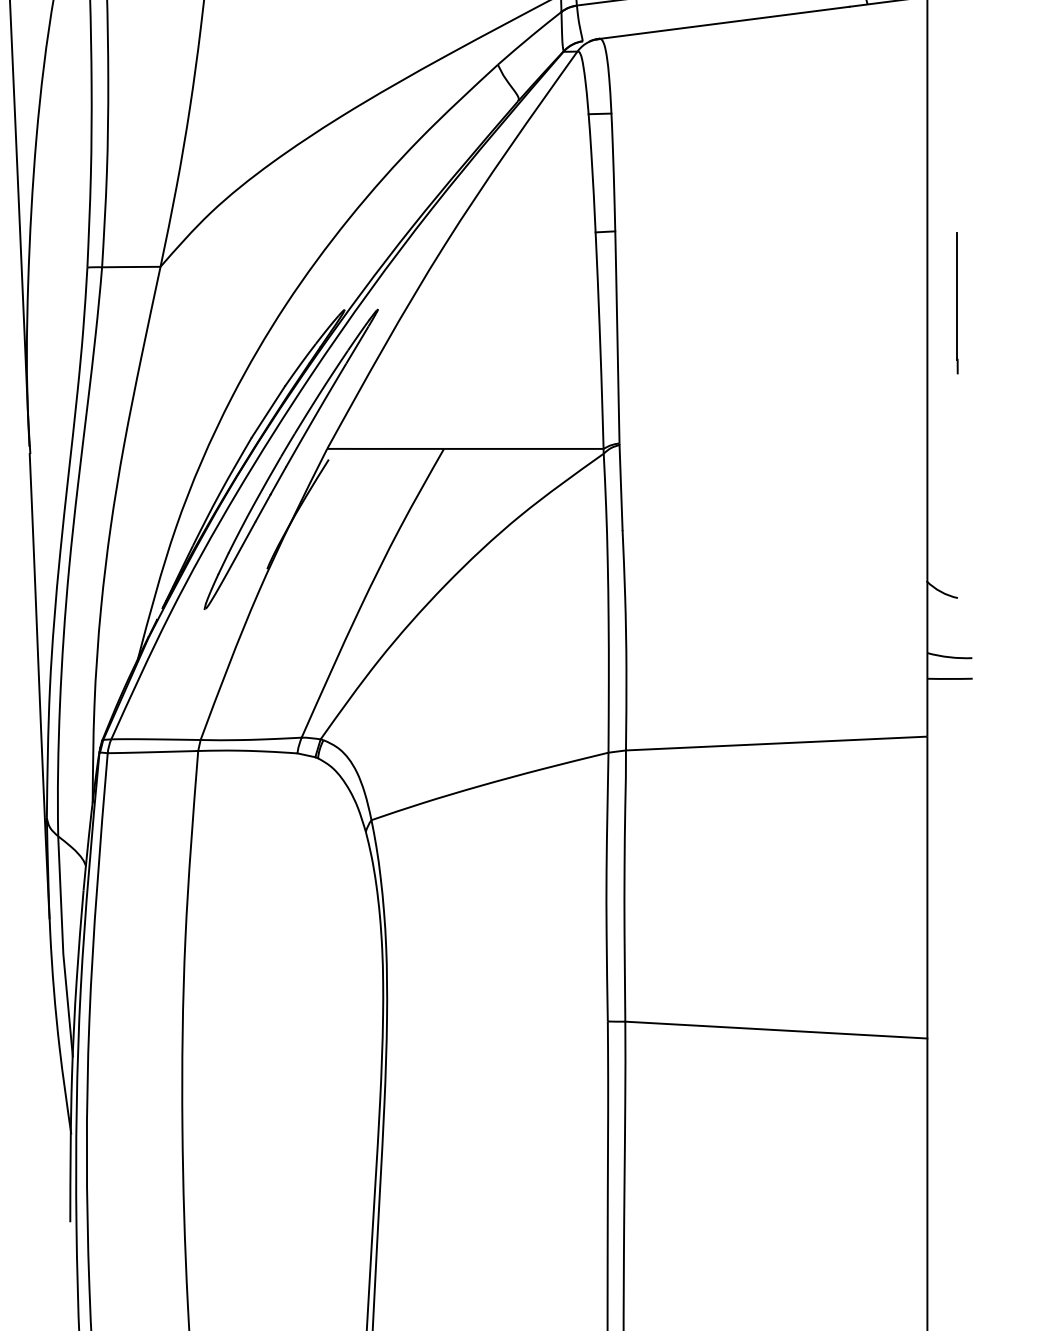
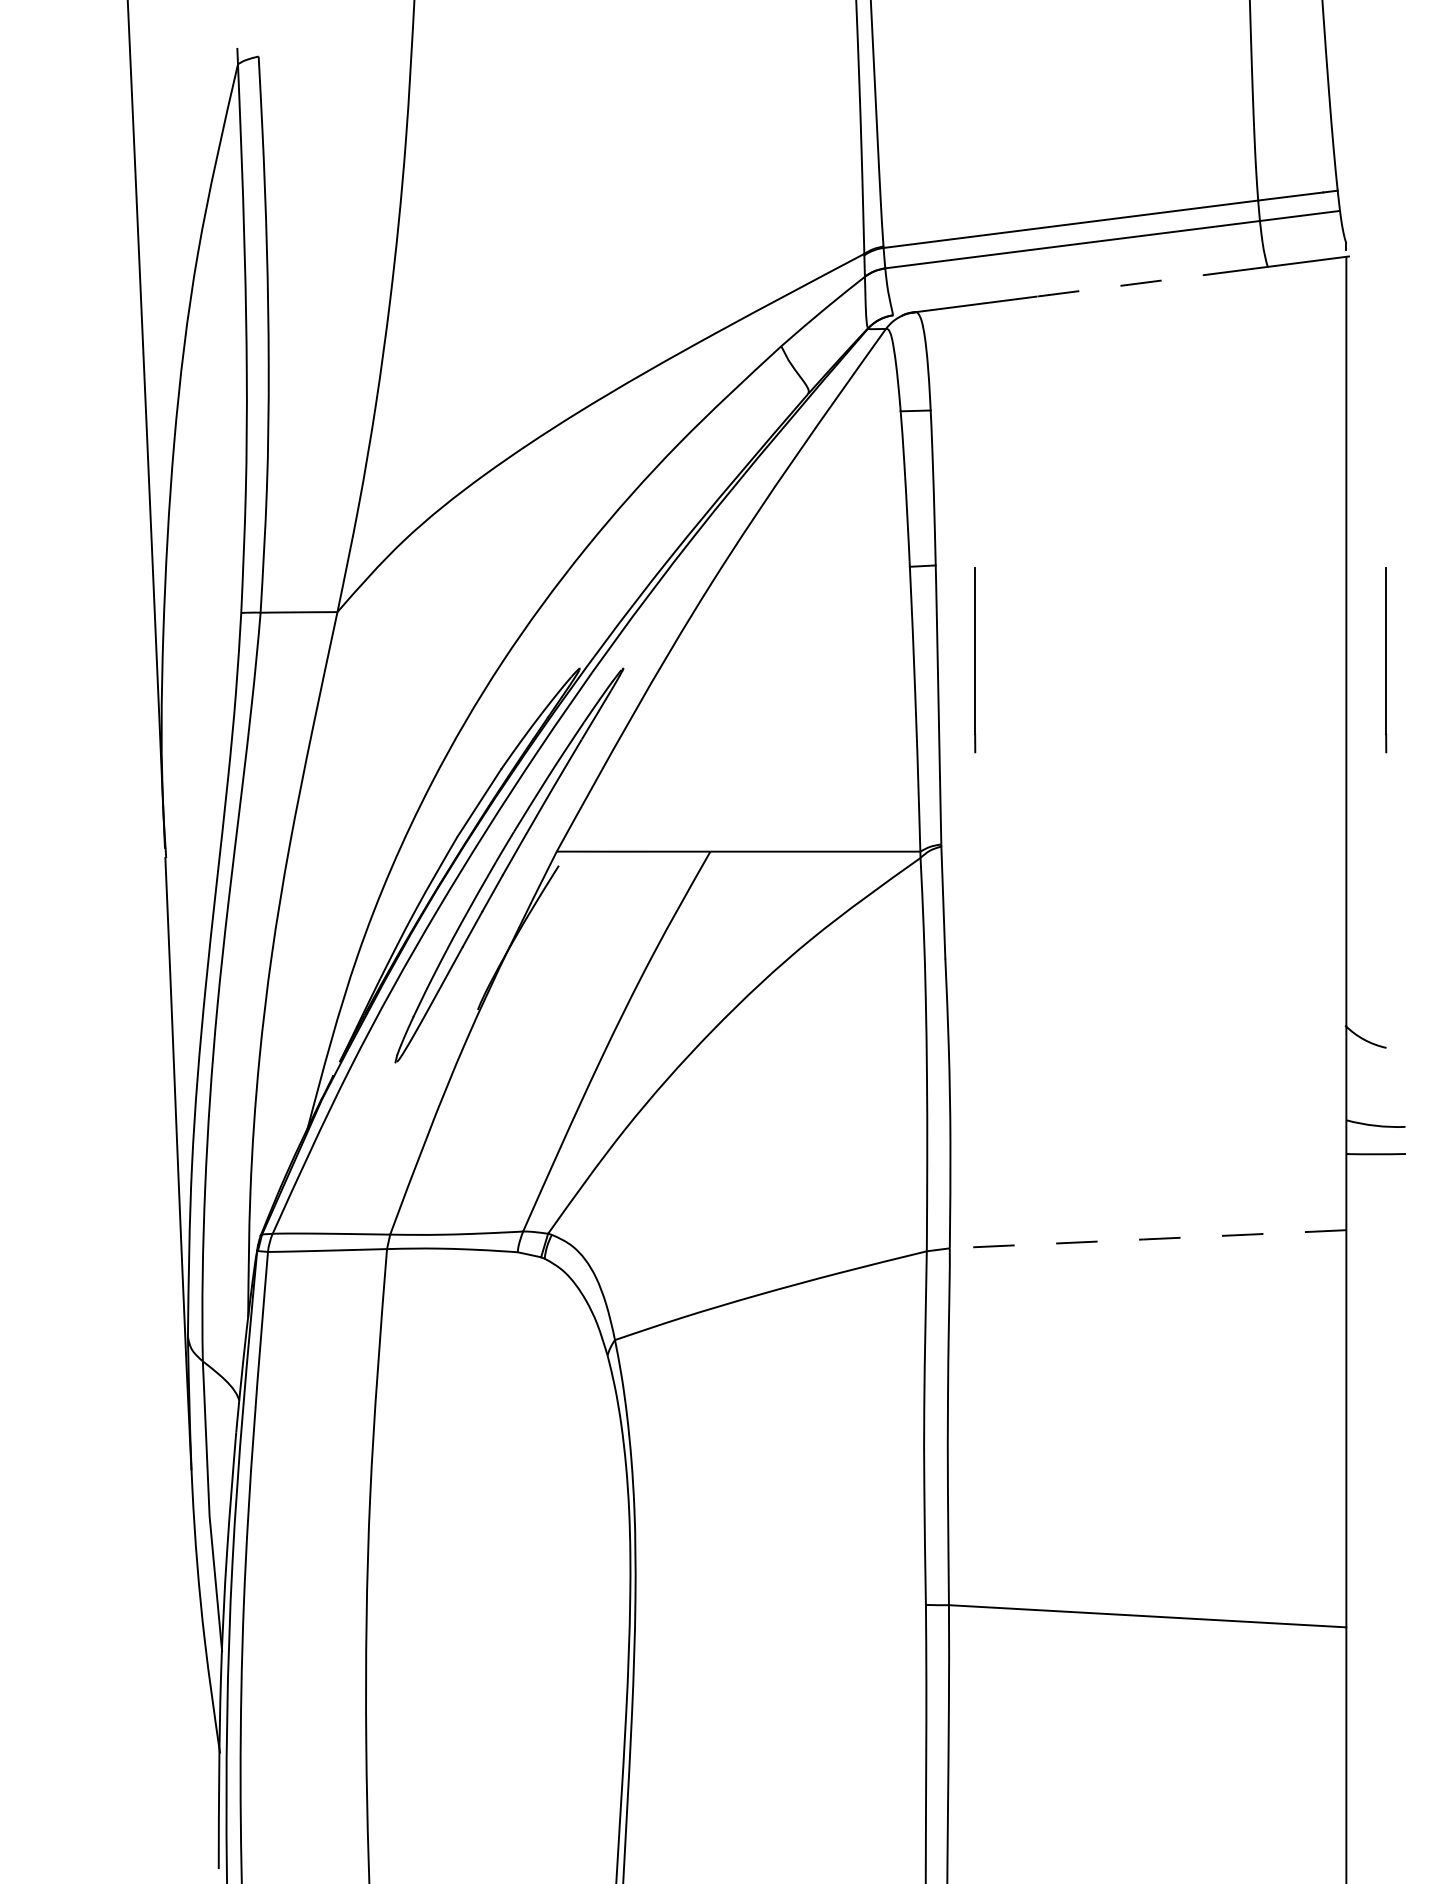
line: (770, 17) -> (1140, 283), solid -> dashed
line: (645, 303) -> (975, 660), added
line: (776, 743) -> (1147, 1239), solid -> dashed

